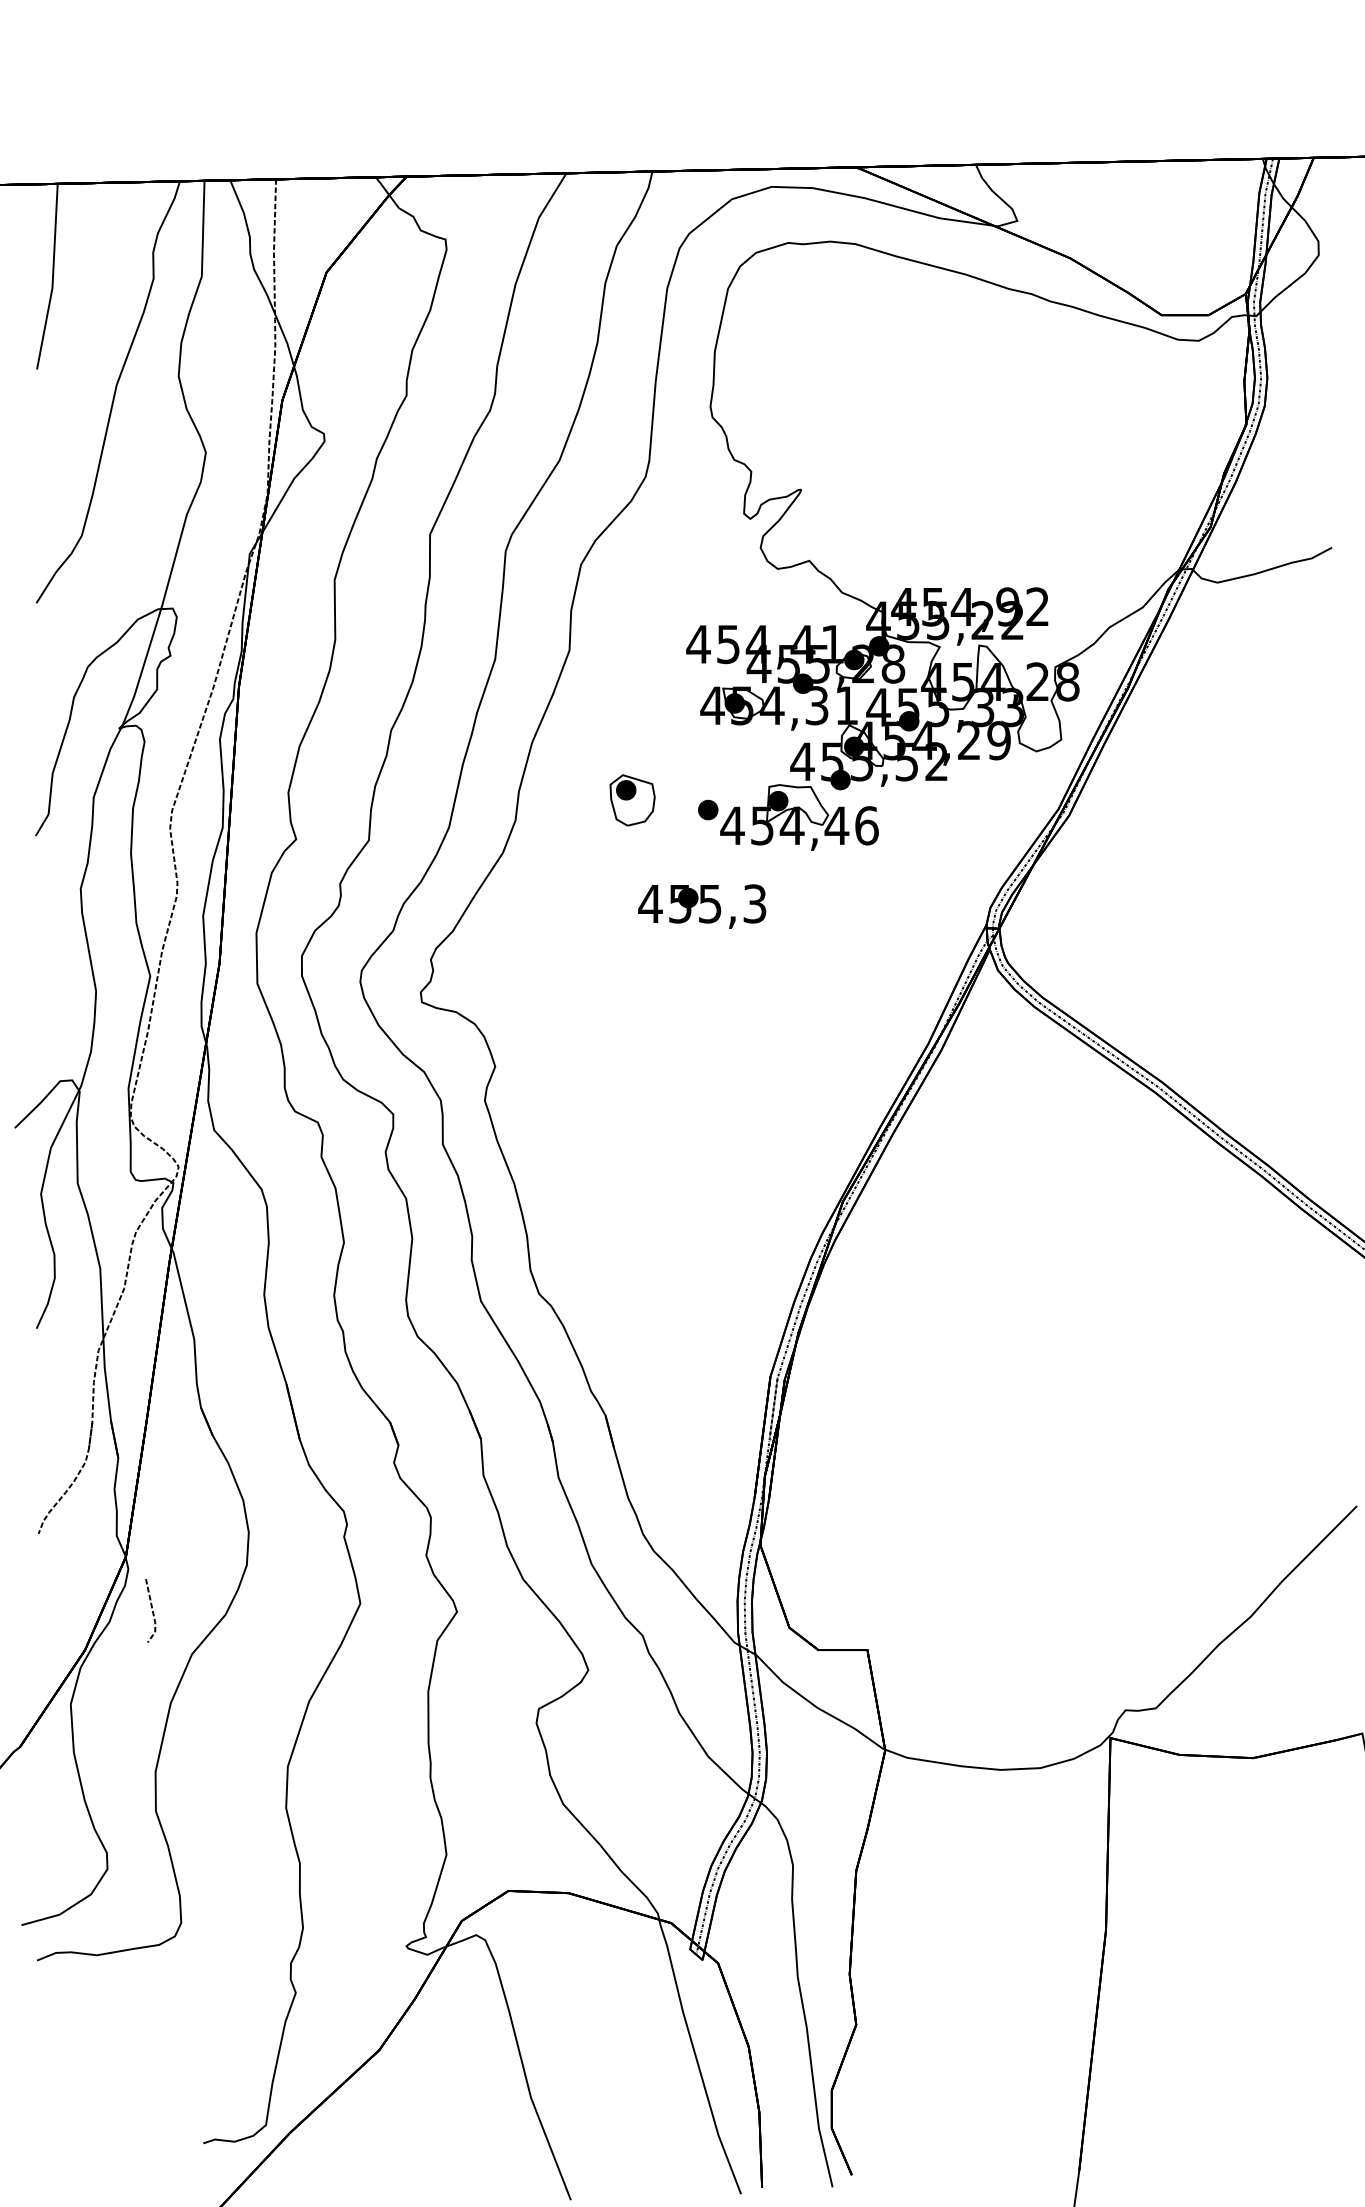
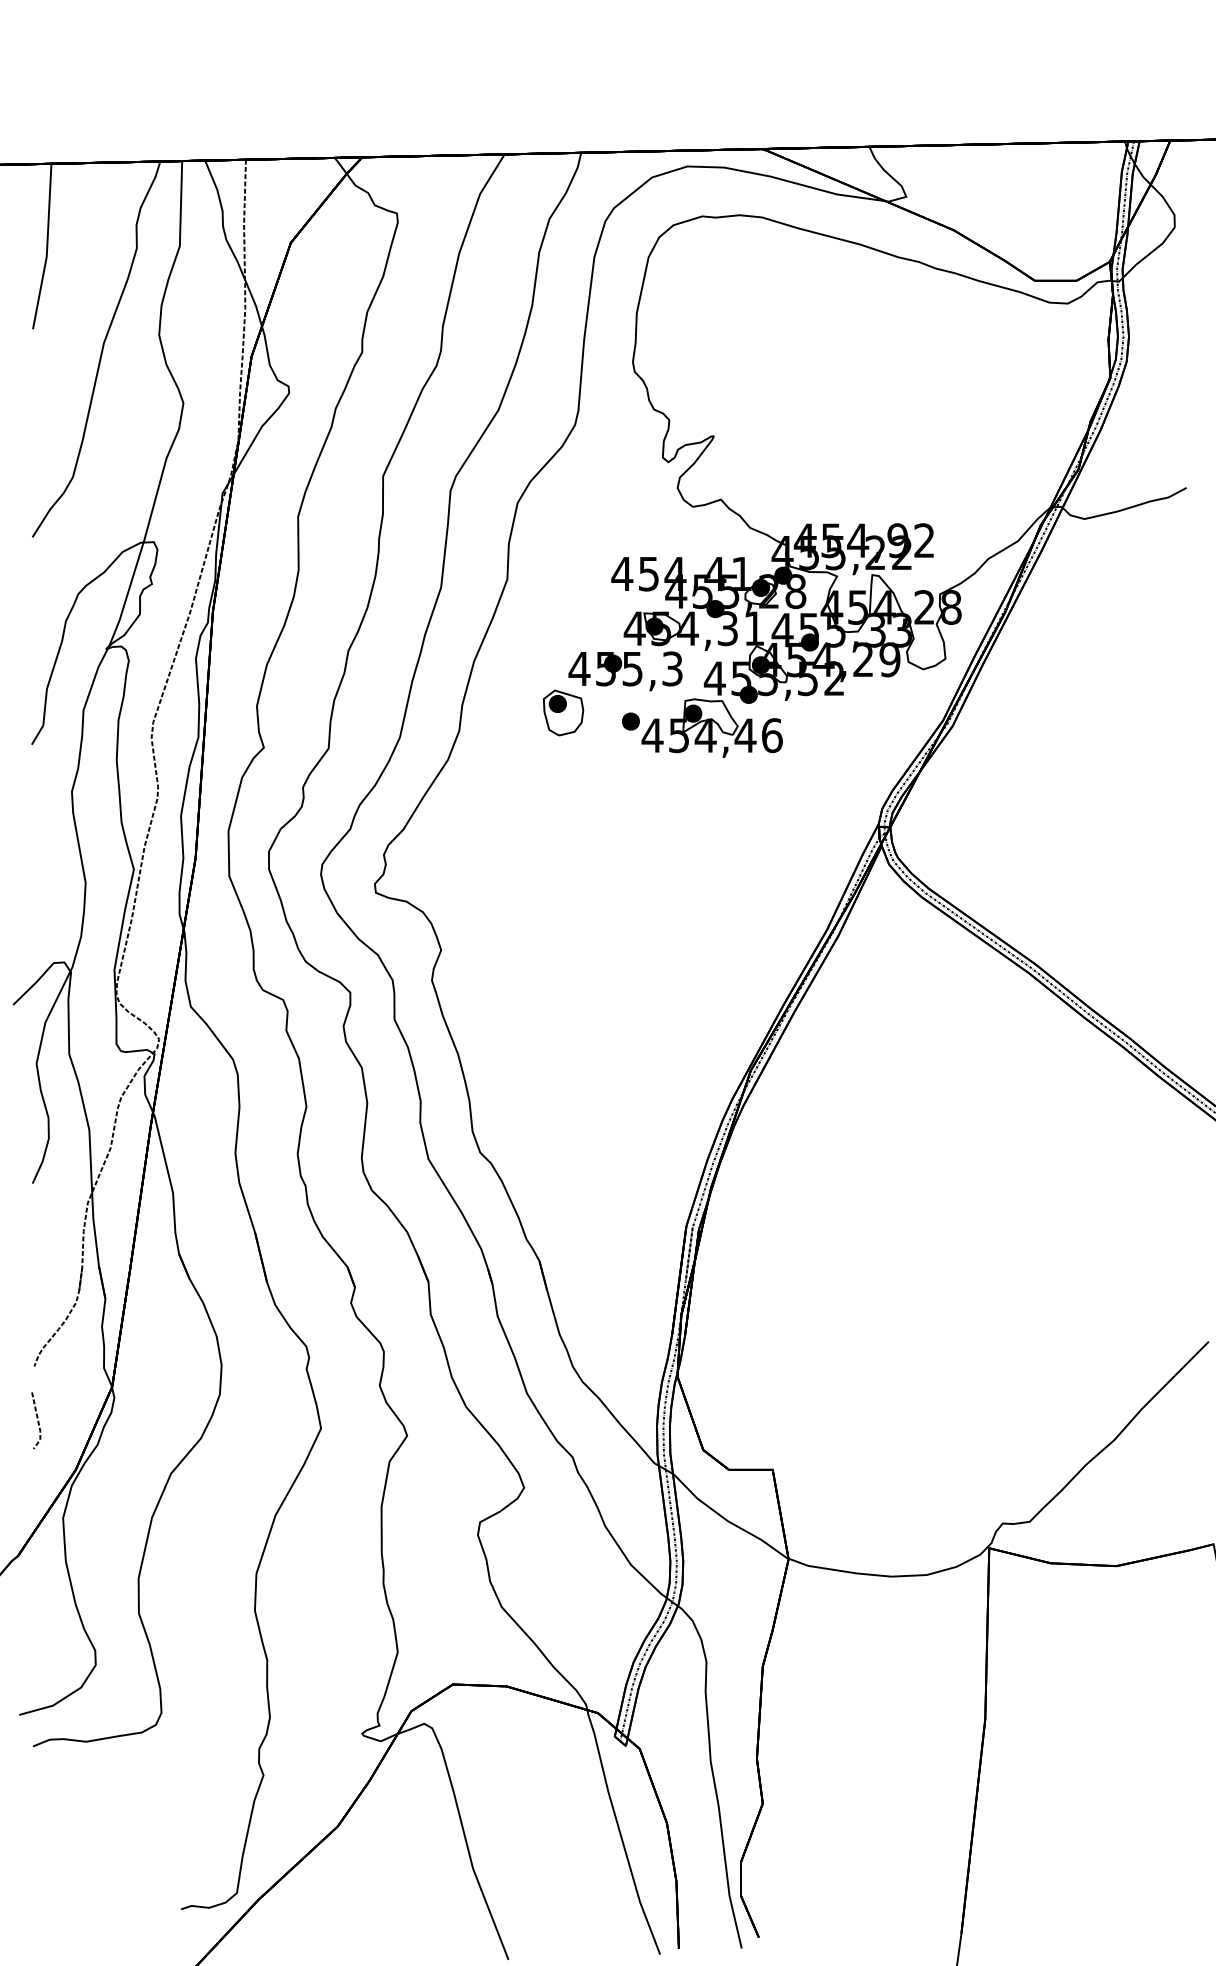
text: (702, 906) -> (625, 671), moved
line: (151, 1608) -> (36, 1418), moved

